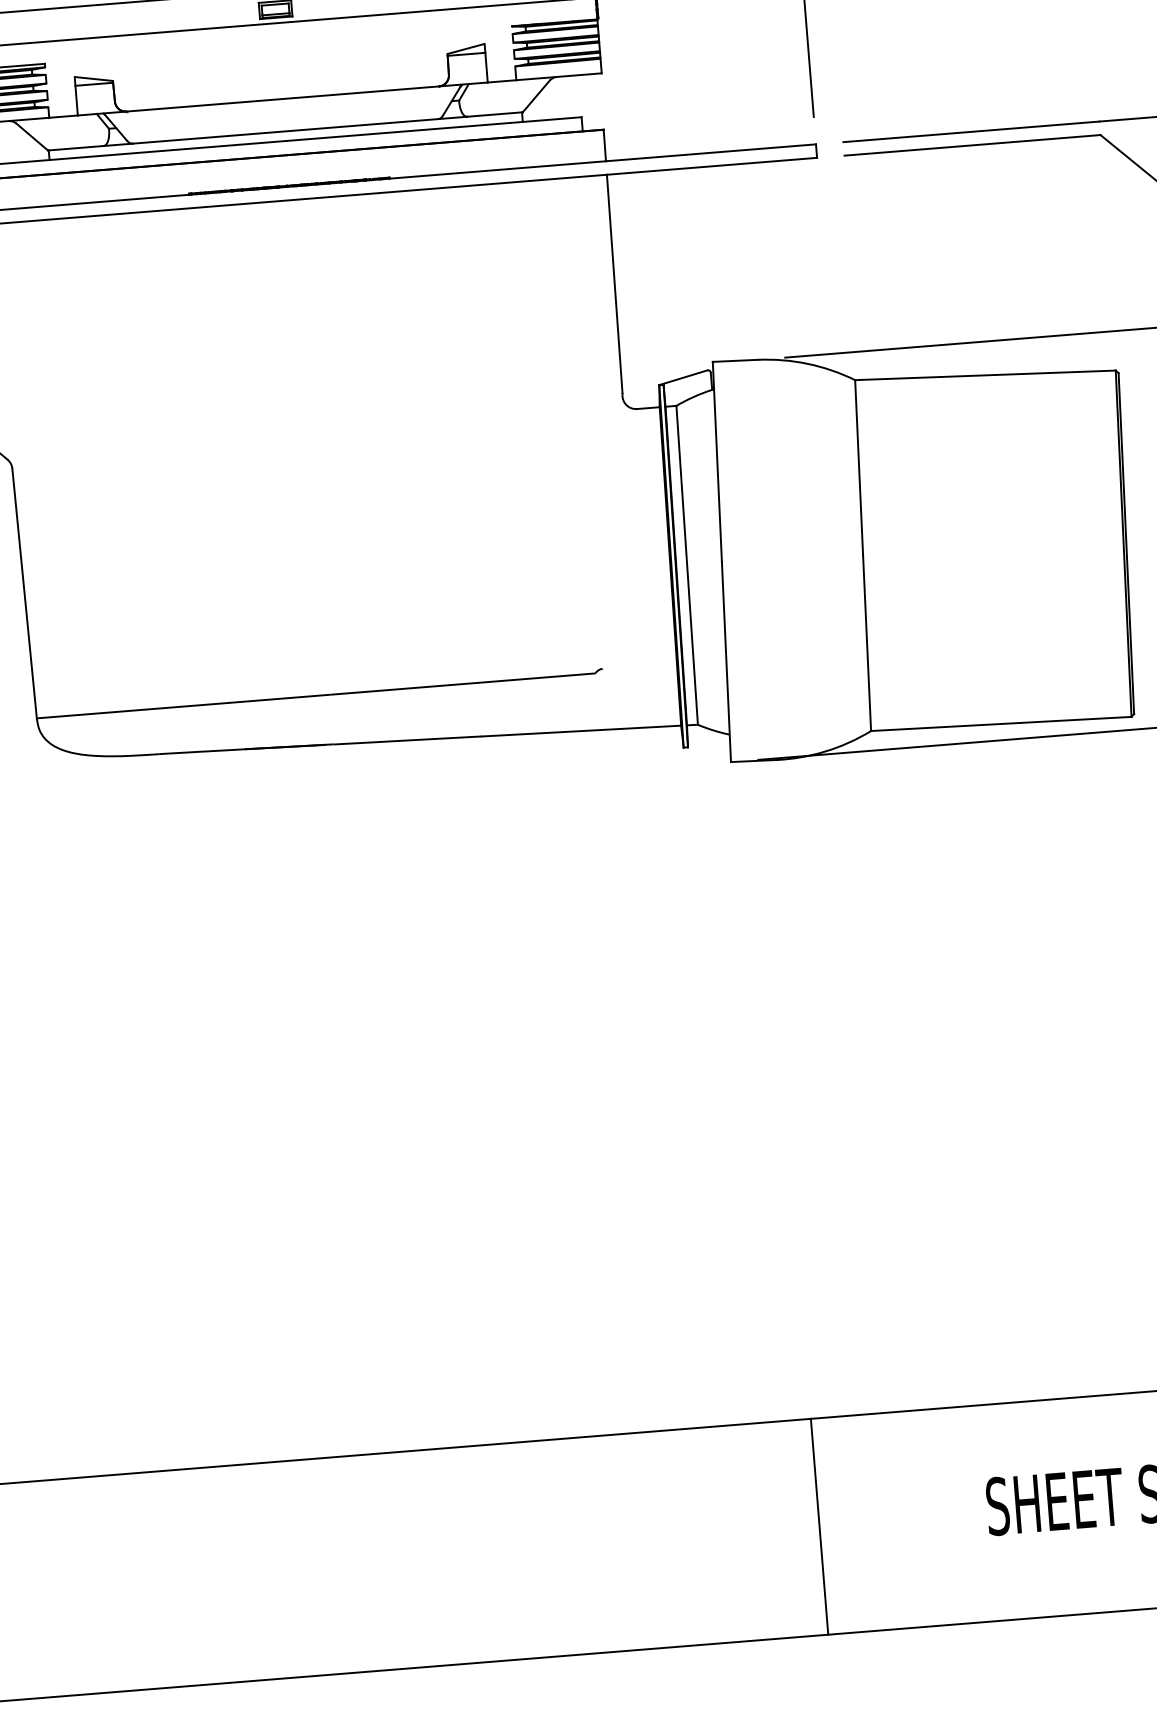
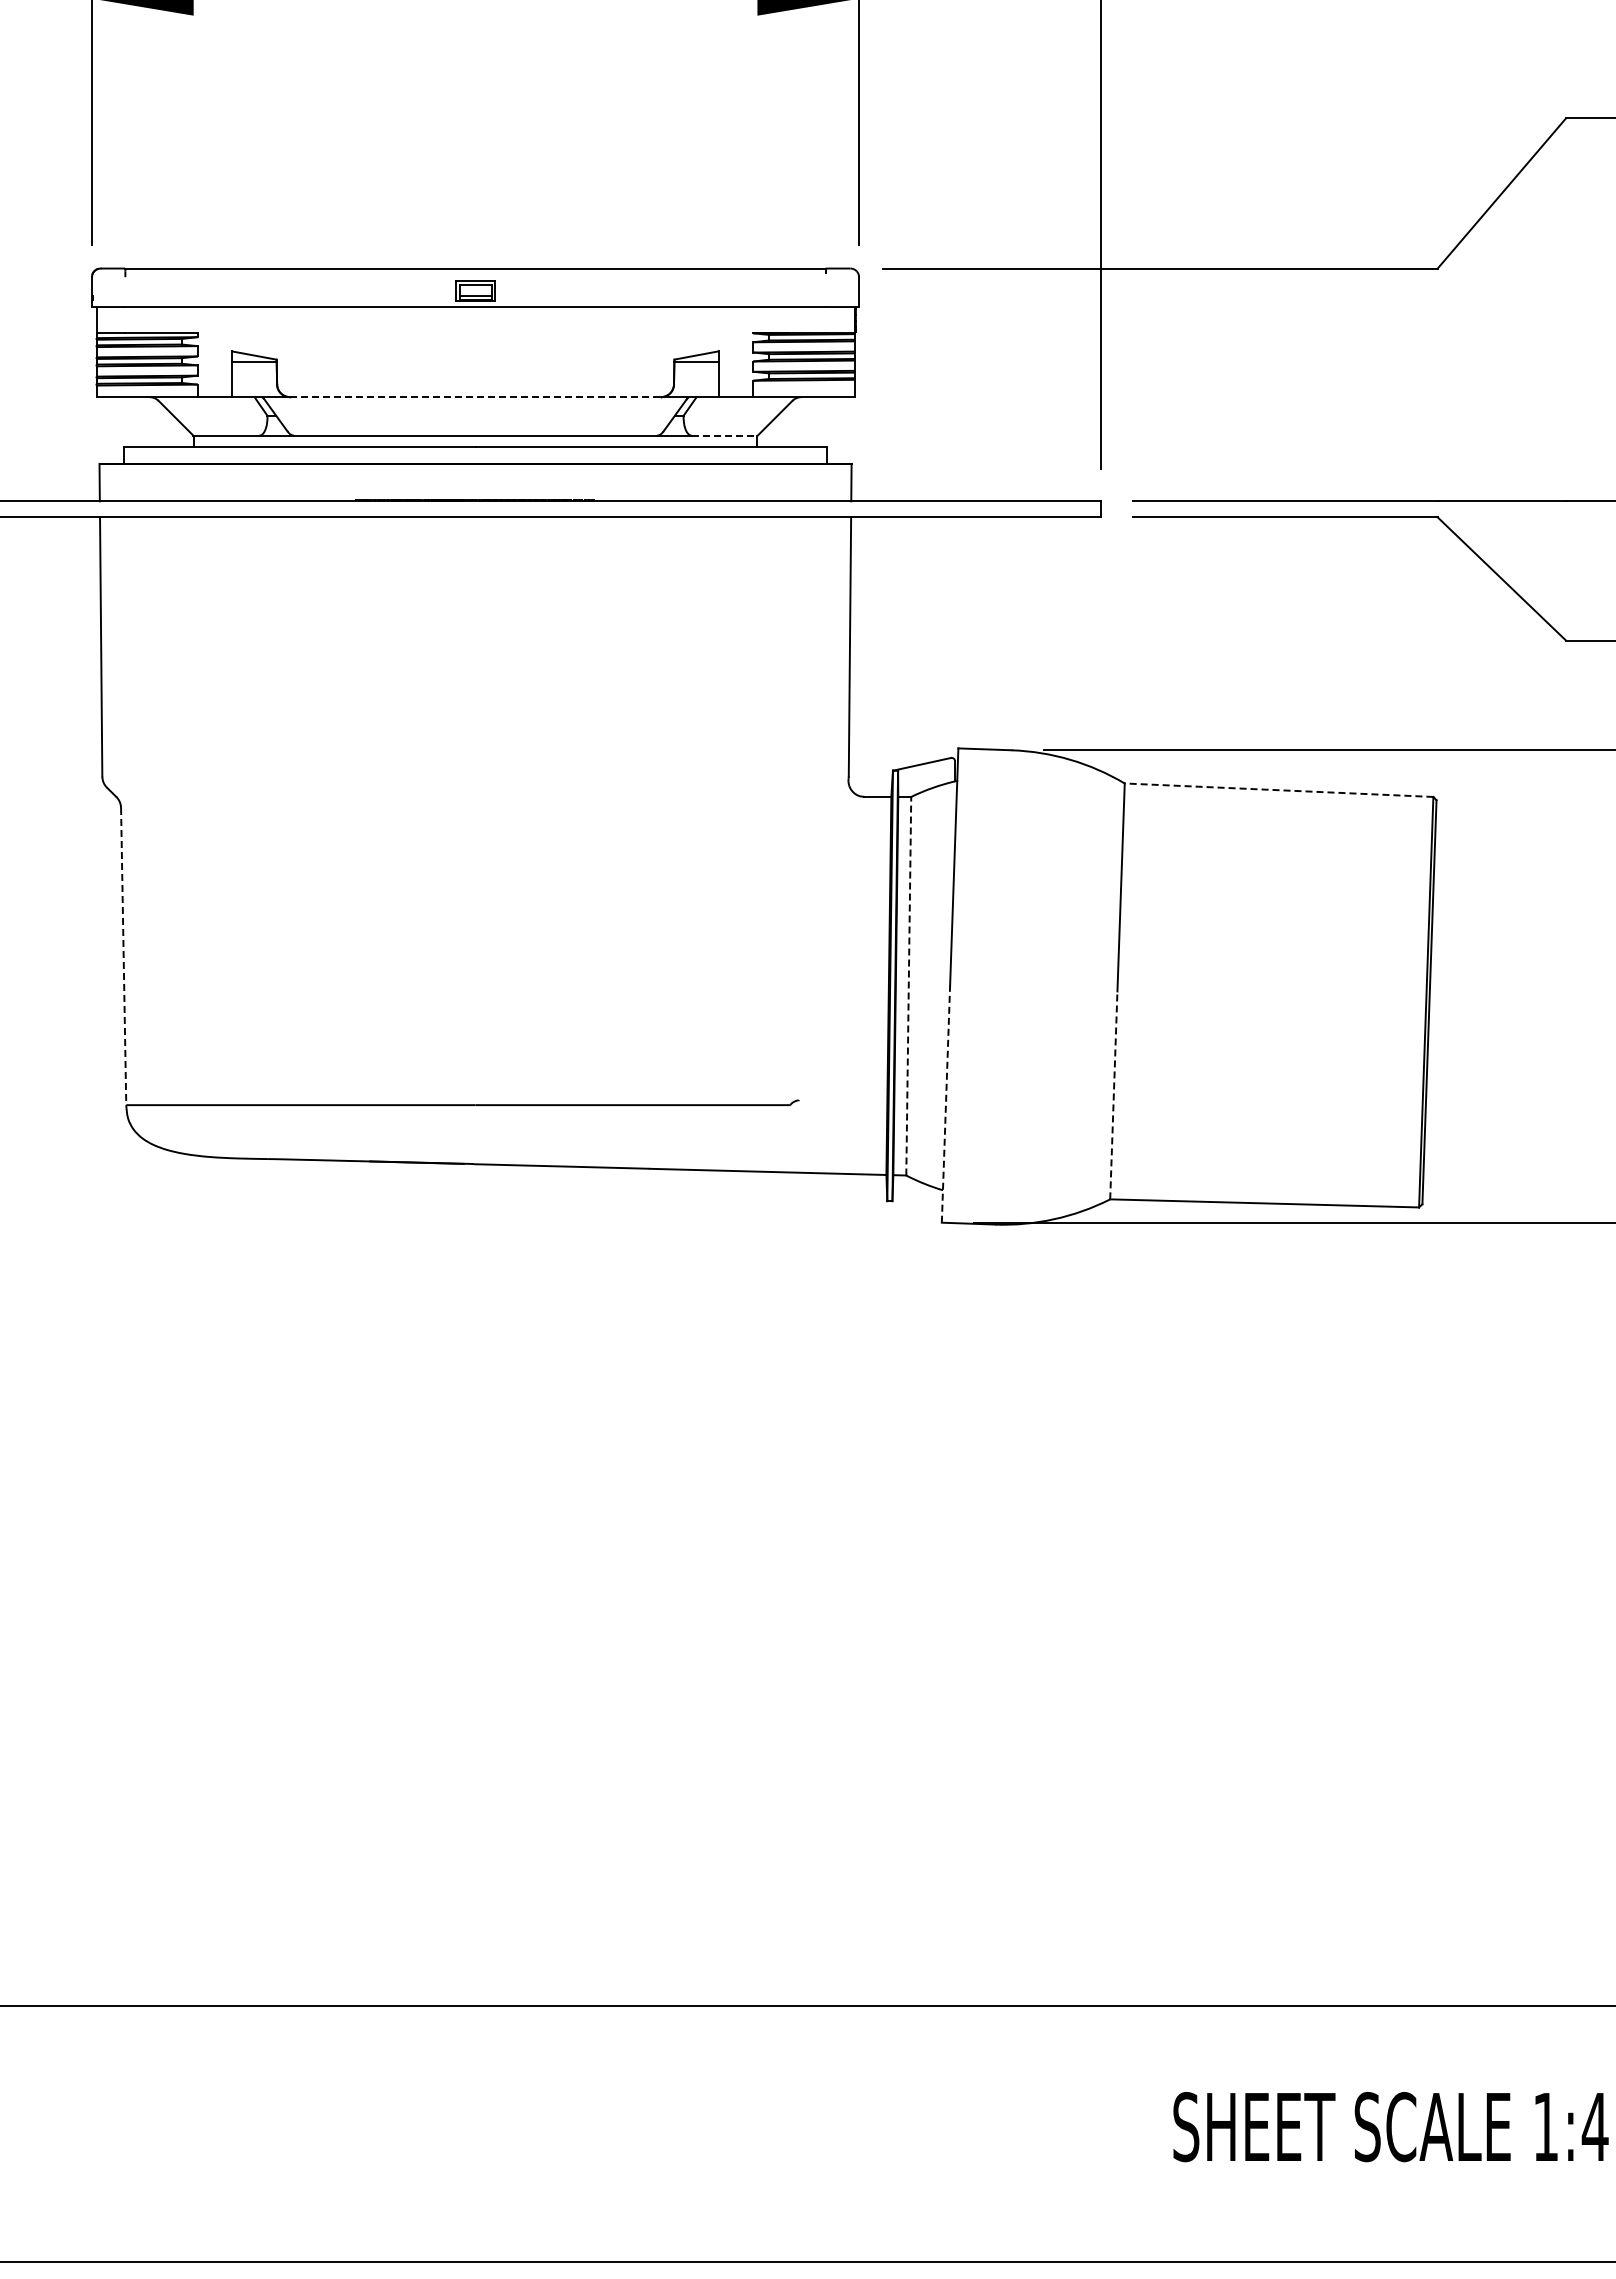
line: (282, 99) -> (475, 397), solid -> dashed
line: (495, 114) -> (725, 435), solid -> dashed
line: (985, 375) -> (1278, 790), solid -> dashed
line: (686, 564) -> (908, 985), solid -> dashed
line: (24, 593) -> (123, 956), solid -> dashed
line: (866, 642) -> (1113, 1094), solid -> dashed
line: (726, 662) -> (945, 1104), solid -> dashed
line: (819, 1526) -> (973, 2133), removed

